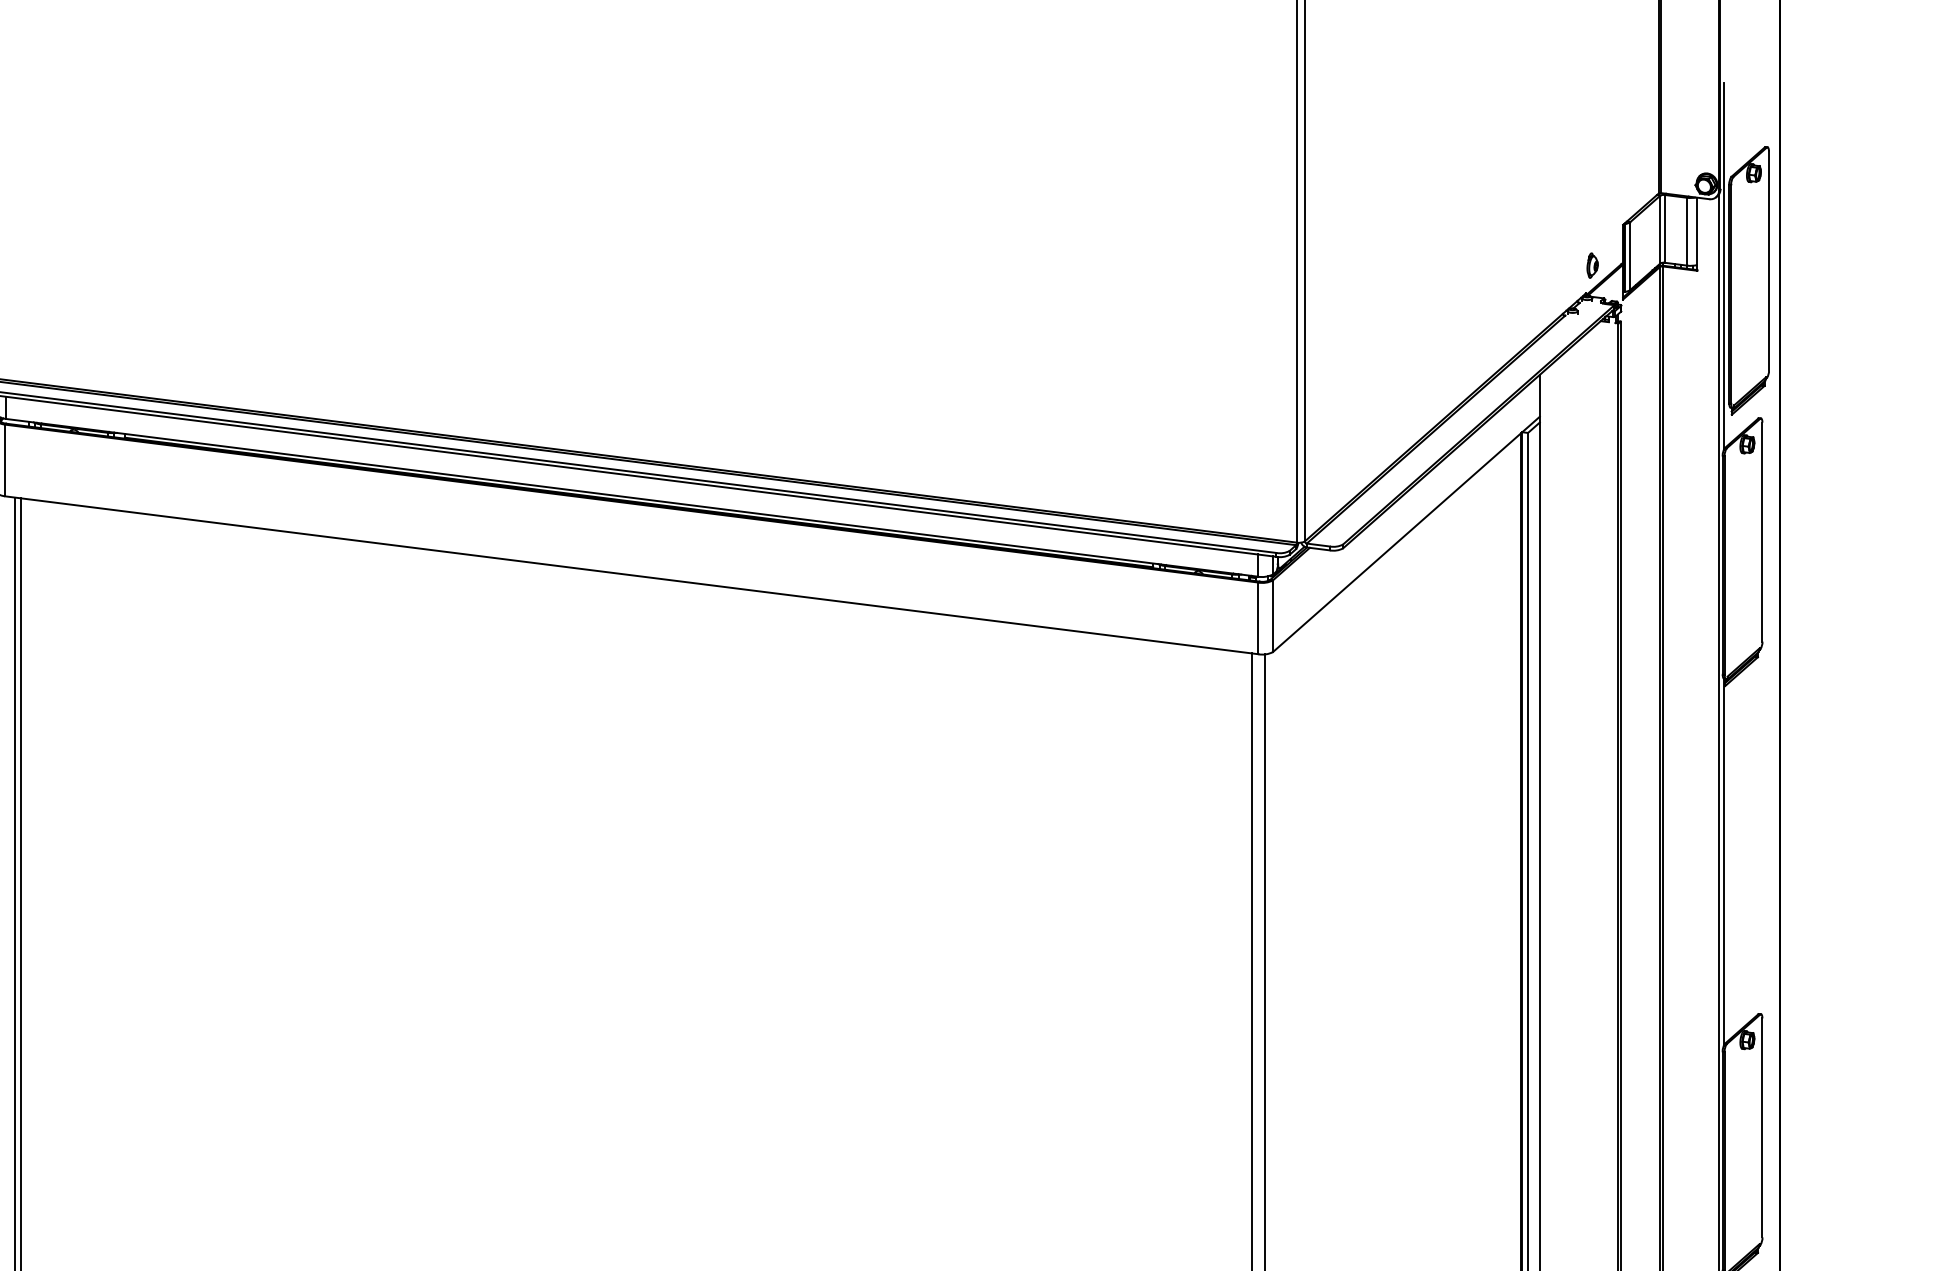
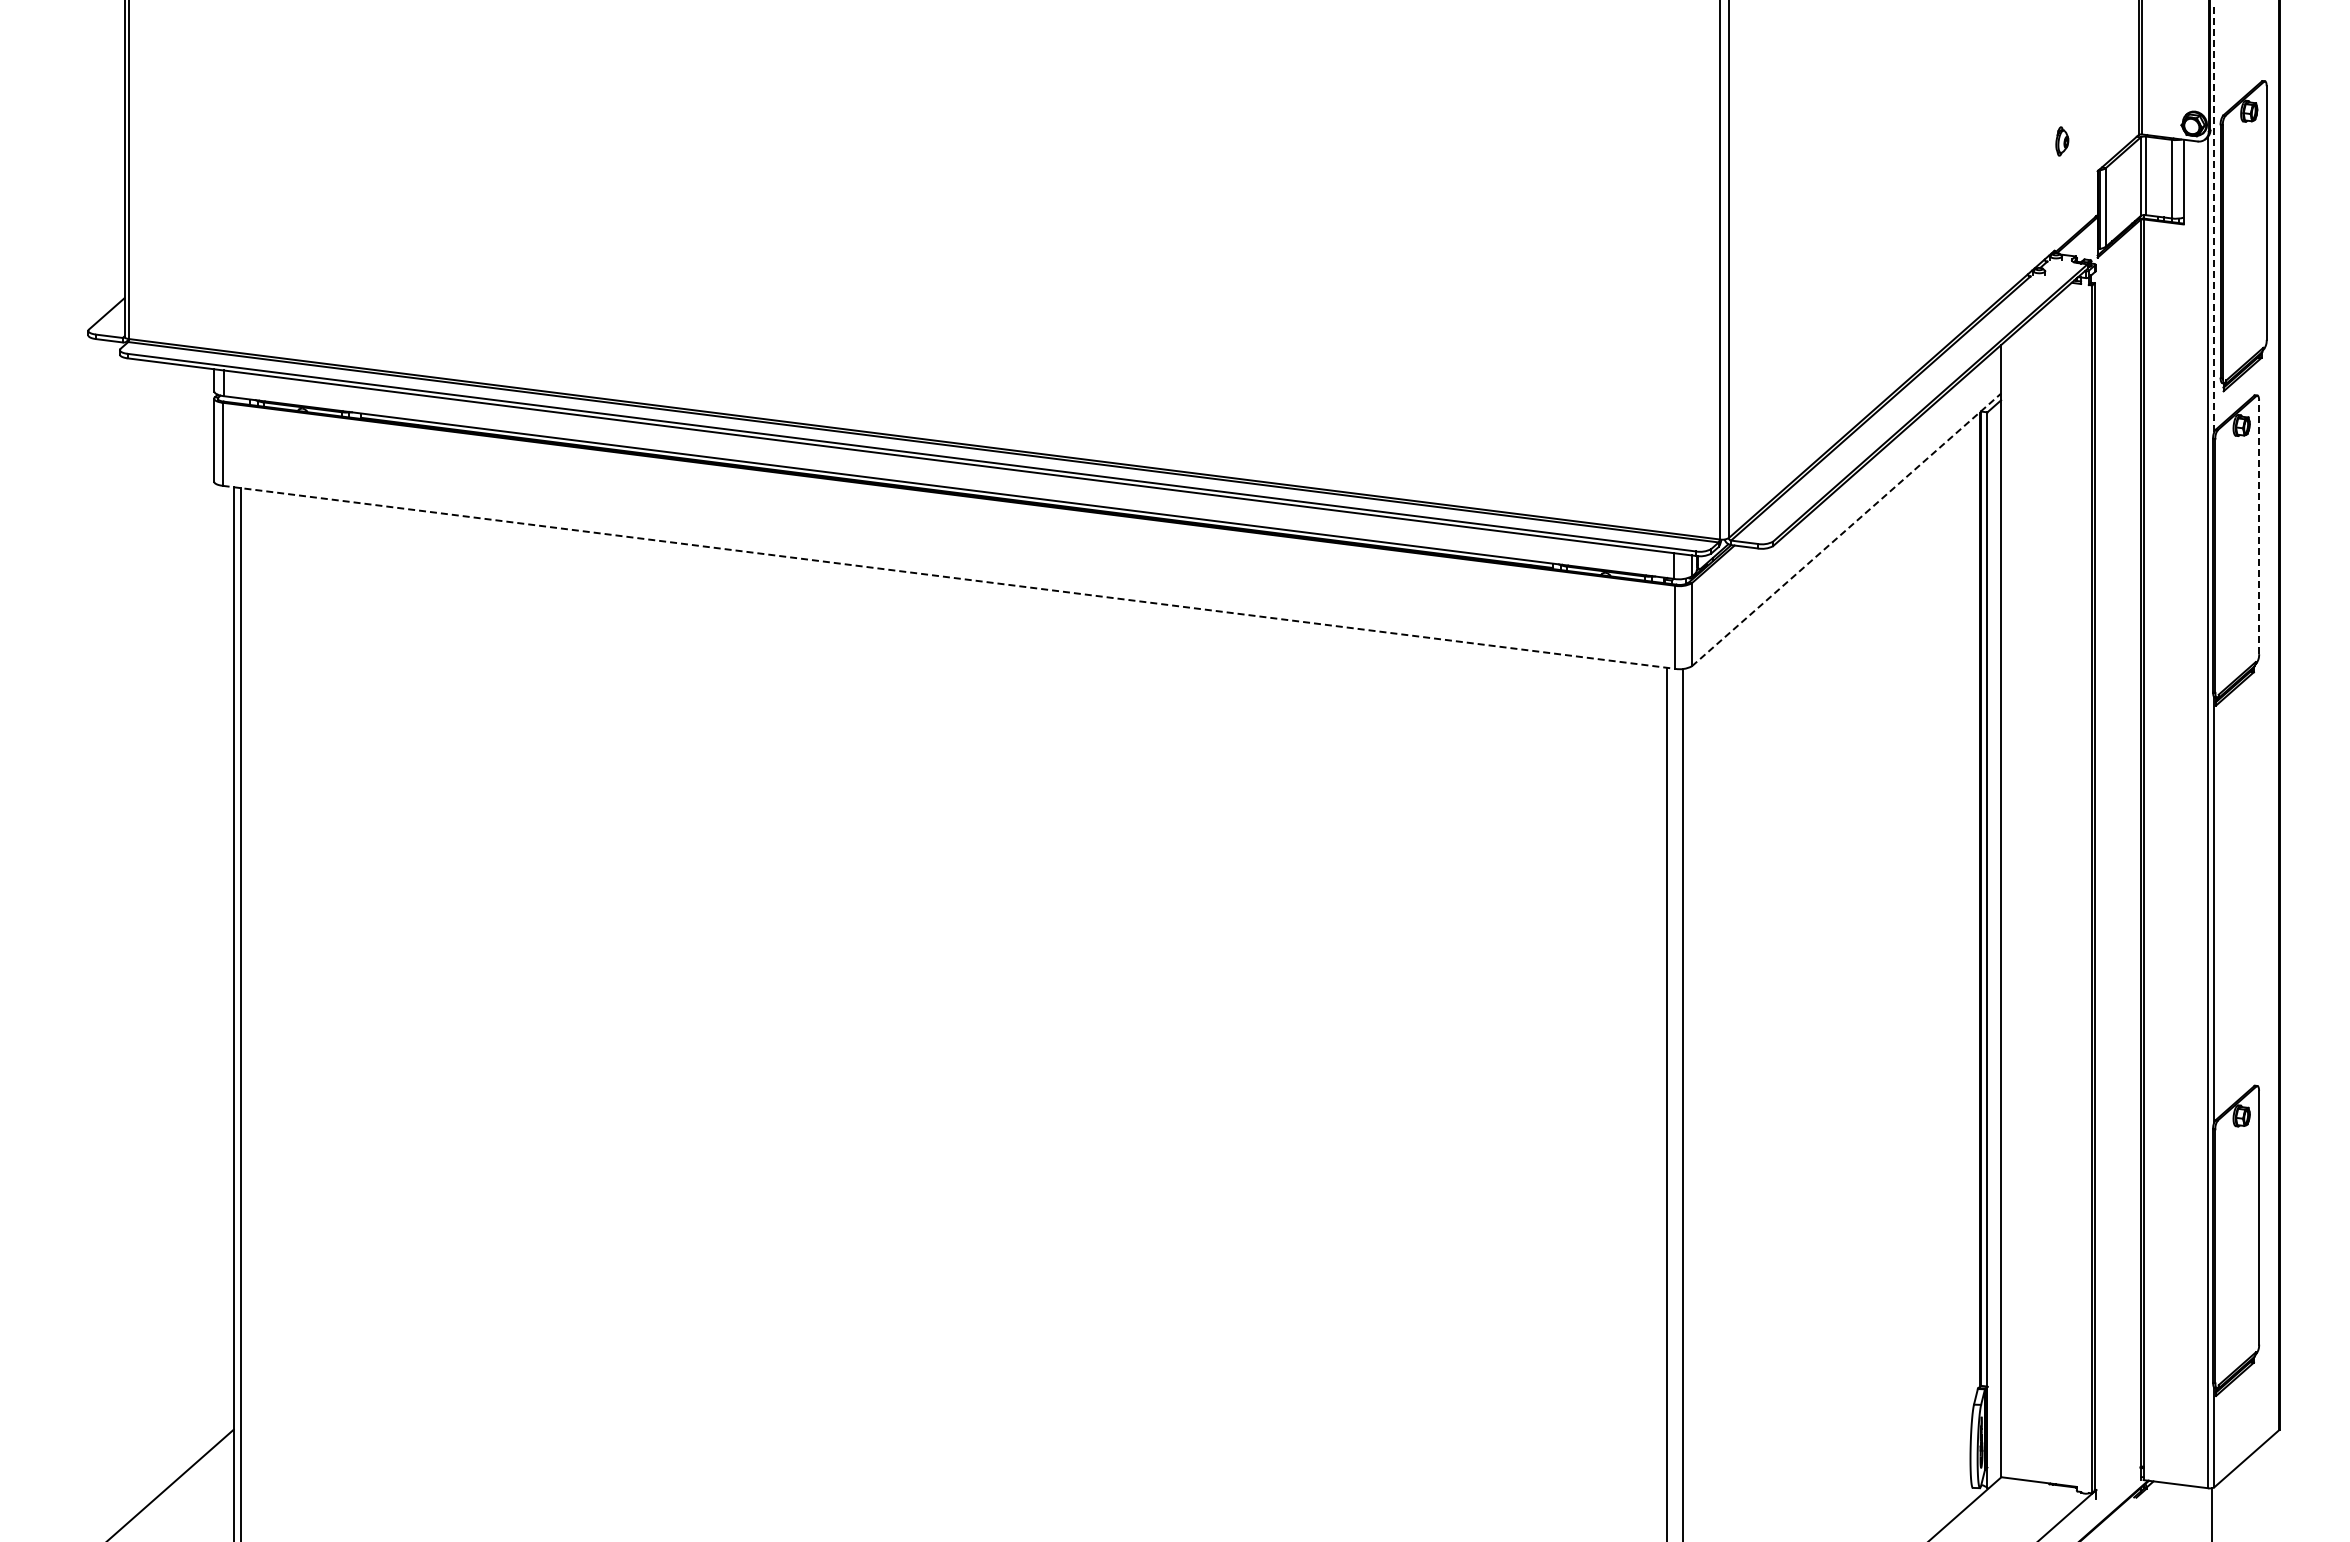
part: (1592, 265) -> (2062, 141), moved
line: (1723, 266) -> (2214, 219), solid -> dashed
line: (1762, 532) -> (2259, 527), solid -> dashed
line: (1406, 534) -> (1846, 529), solid -> dashed
line: (631, 575) -> (948, 577), solid -> dashed

